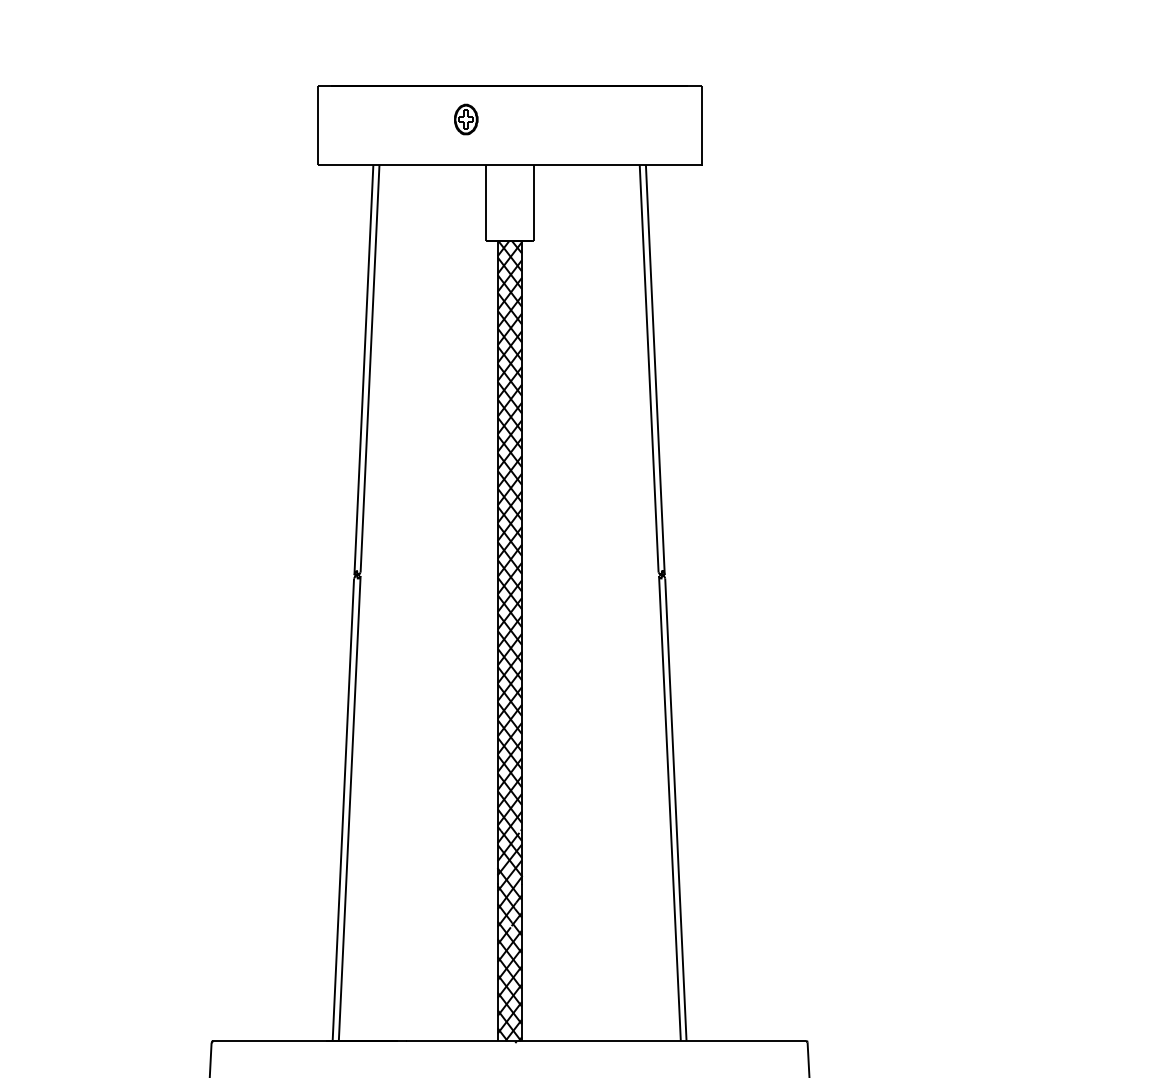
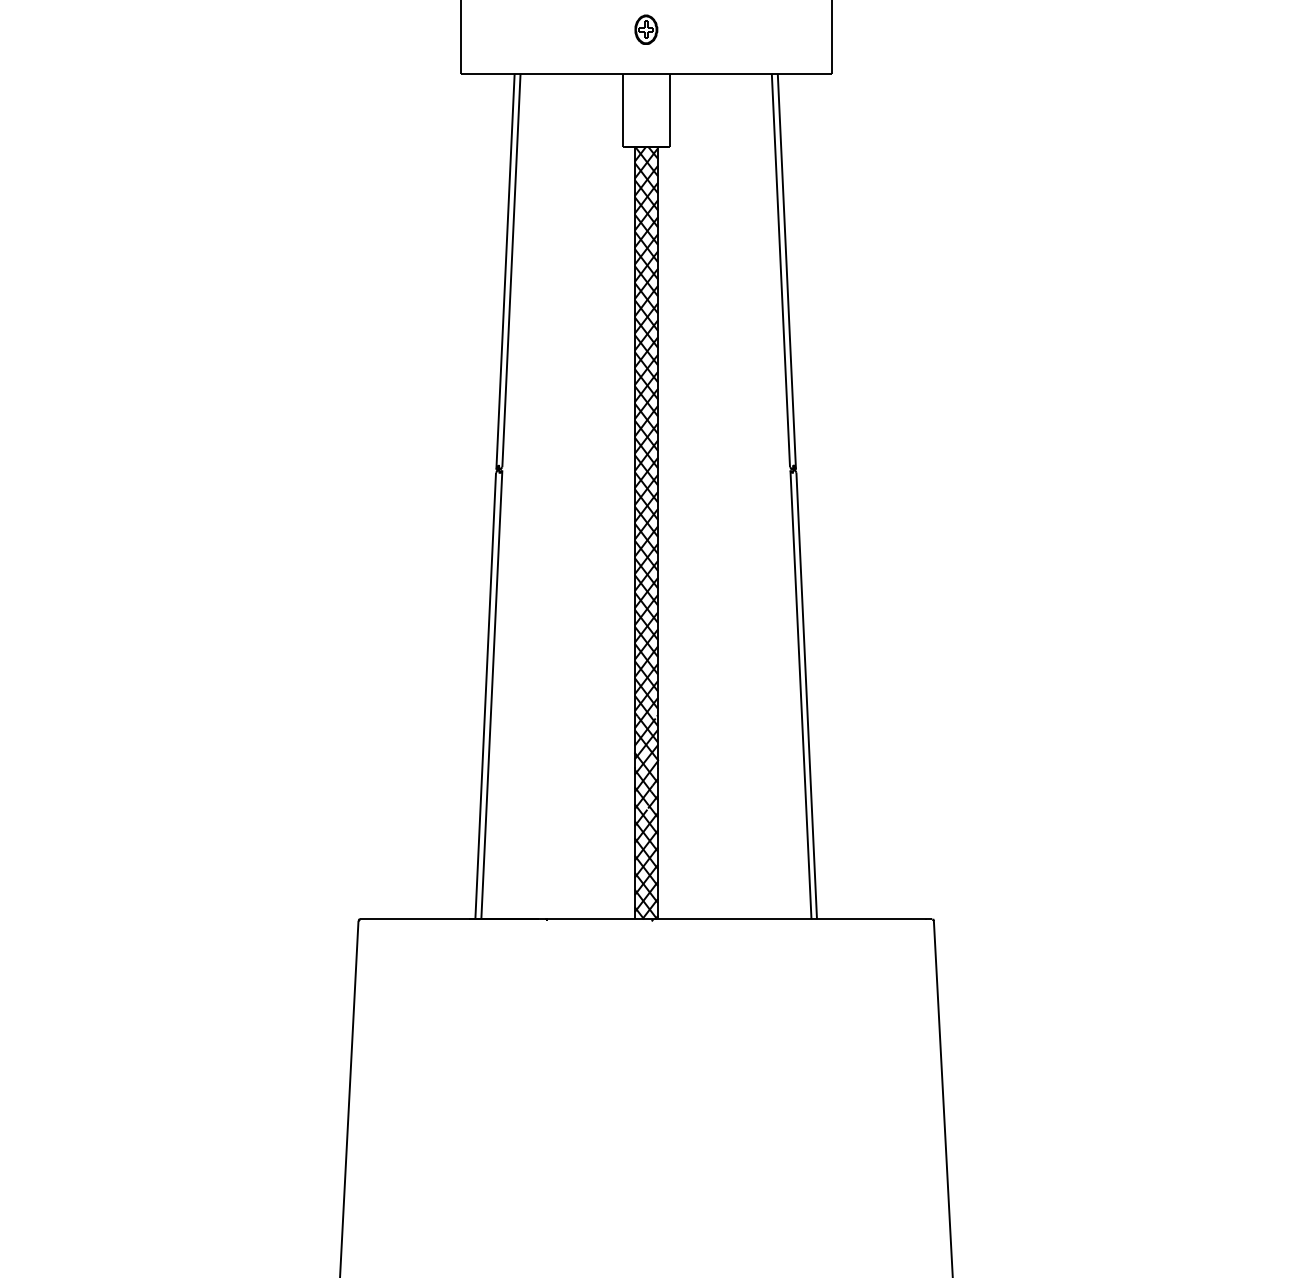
part: (466, 119) -> (646, 29), moved

